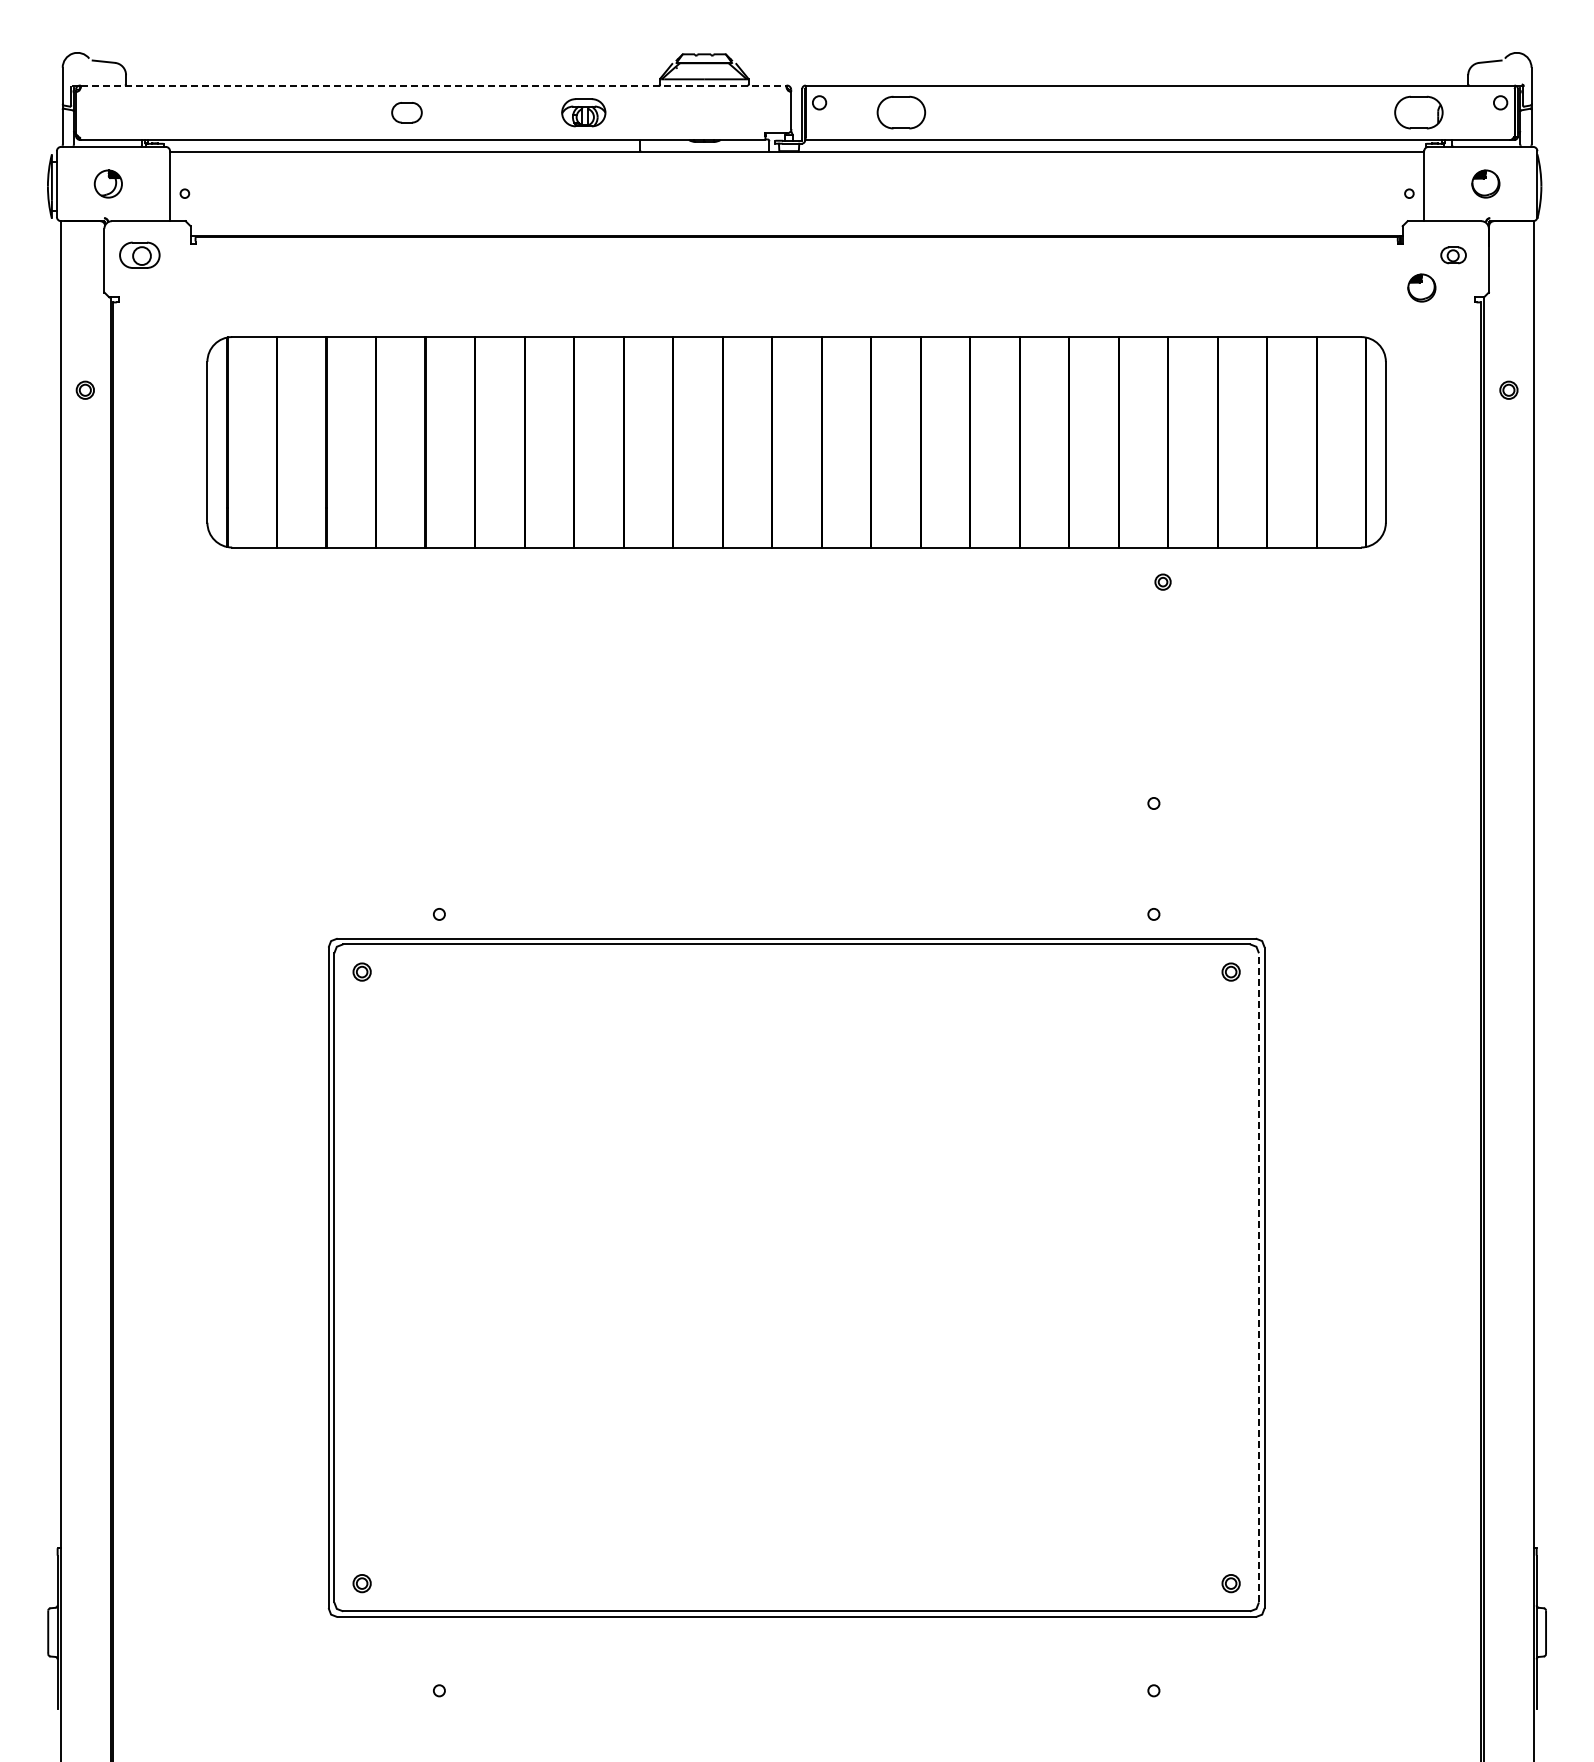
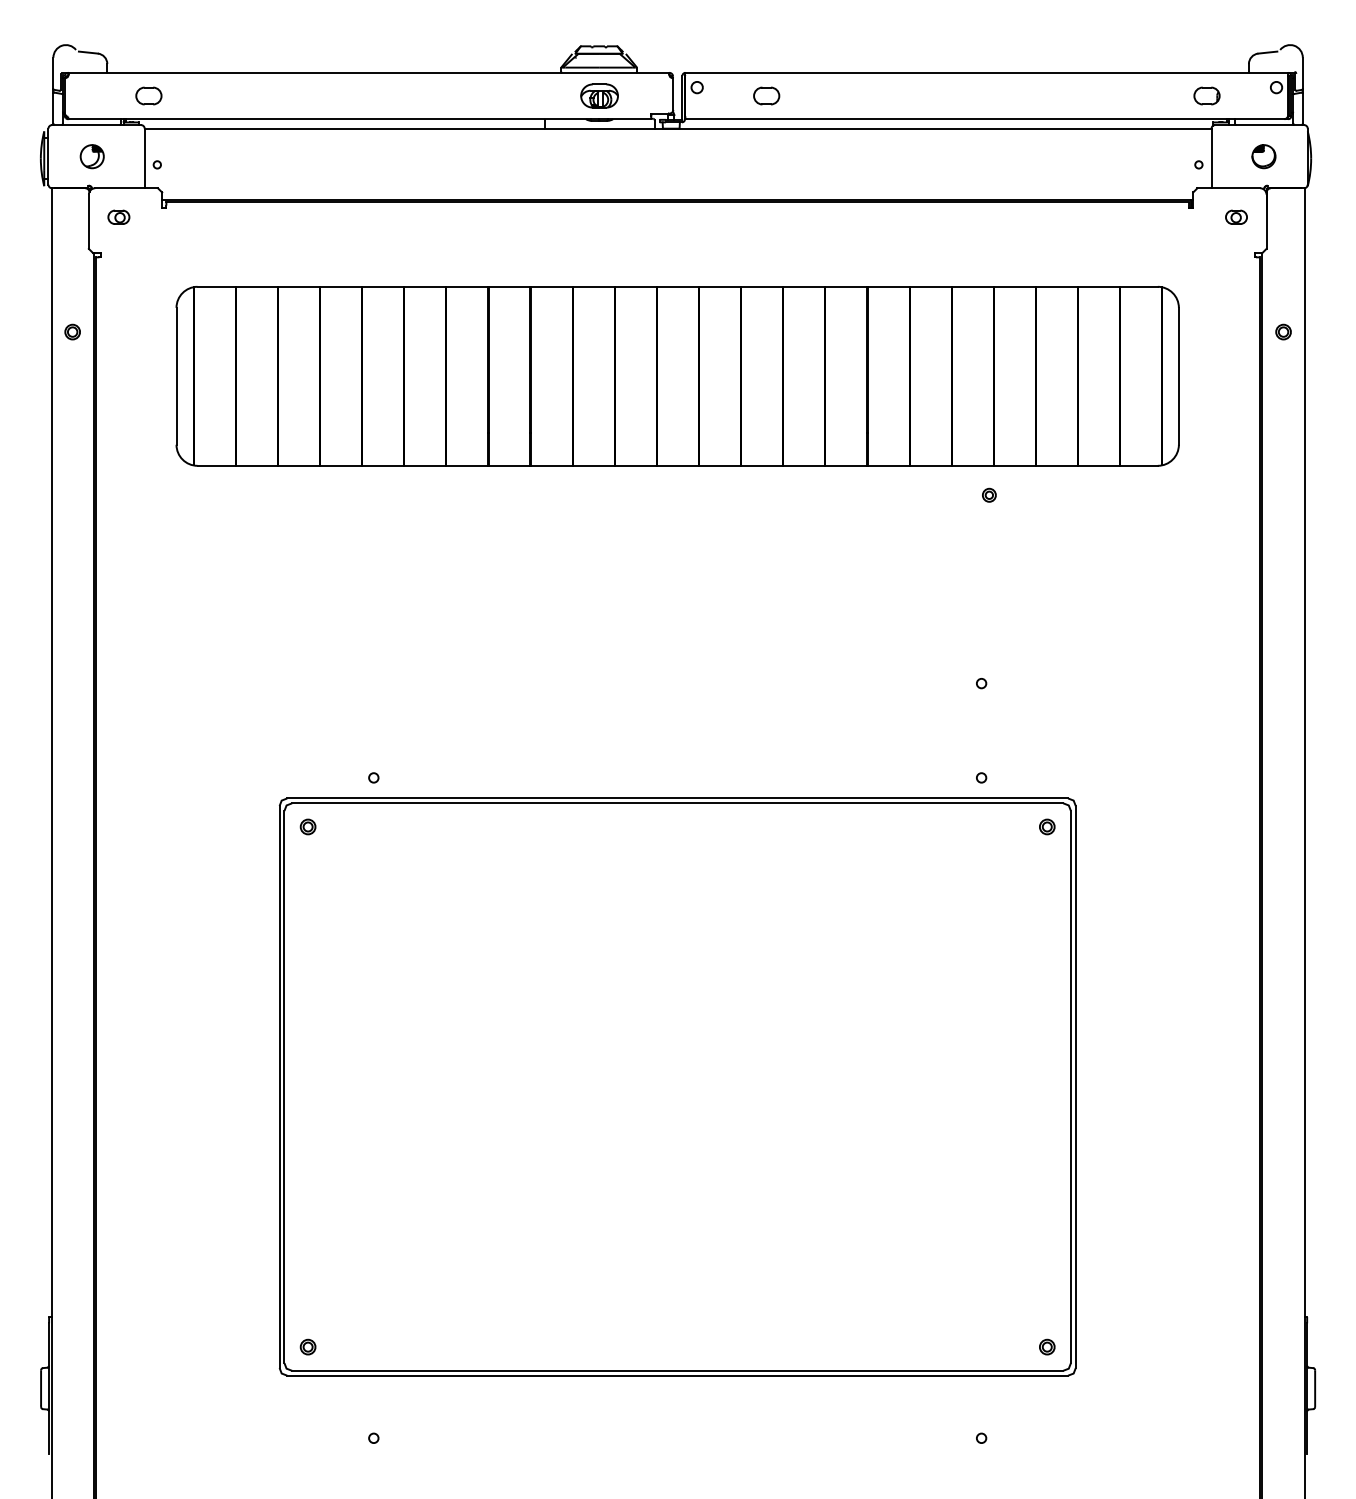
line: (433, 85) -> (368, 72), dashed -> solid
part: (406, 112) -> (148, 95), moved
part: (583, 112) -> (599, 95), moved
part: (900, 112) -> (766, 95), size x0.62
part: (1418, 112) -> (1206, 95), size x0.62
part: (139, 255) -> (118, 217), size x0.62
part: (1421, 287) -> (1209, 244), removed
line: (1258, 1277) -> (1070, 1086), dashed -> solid

